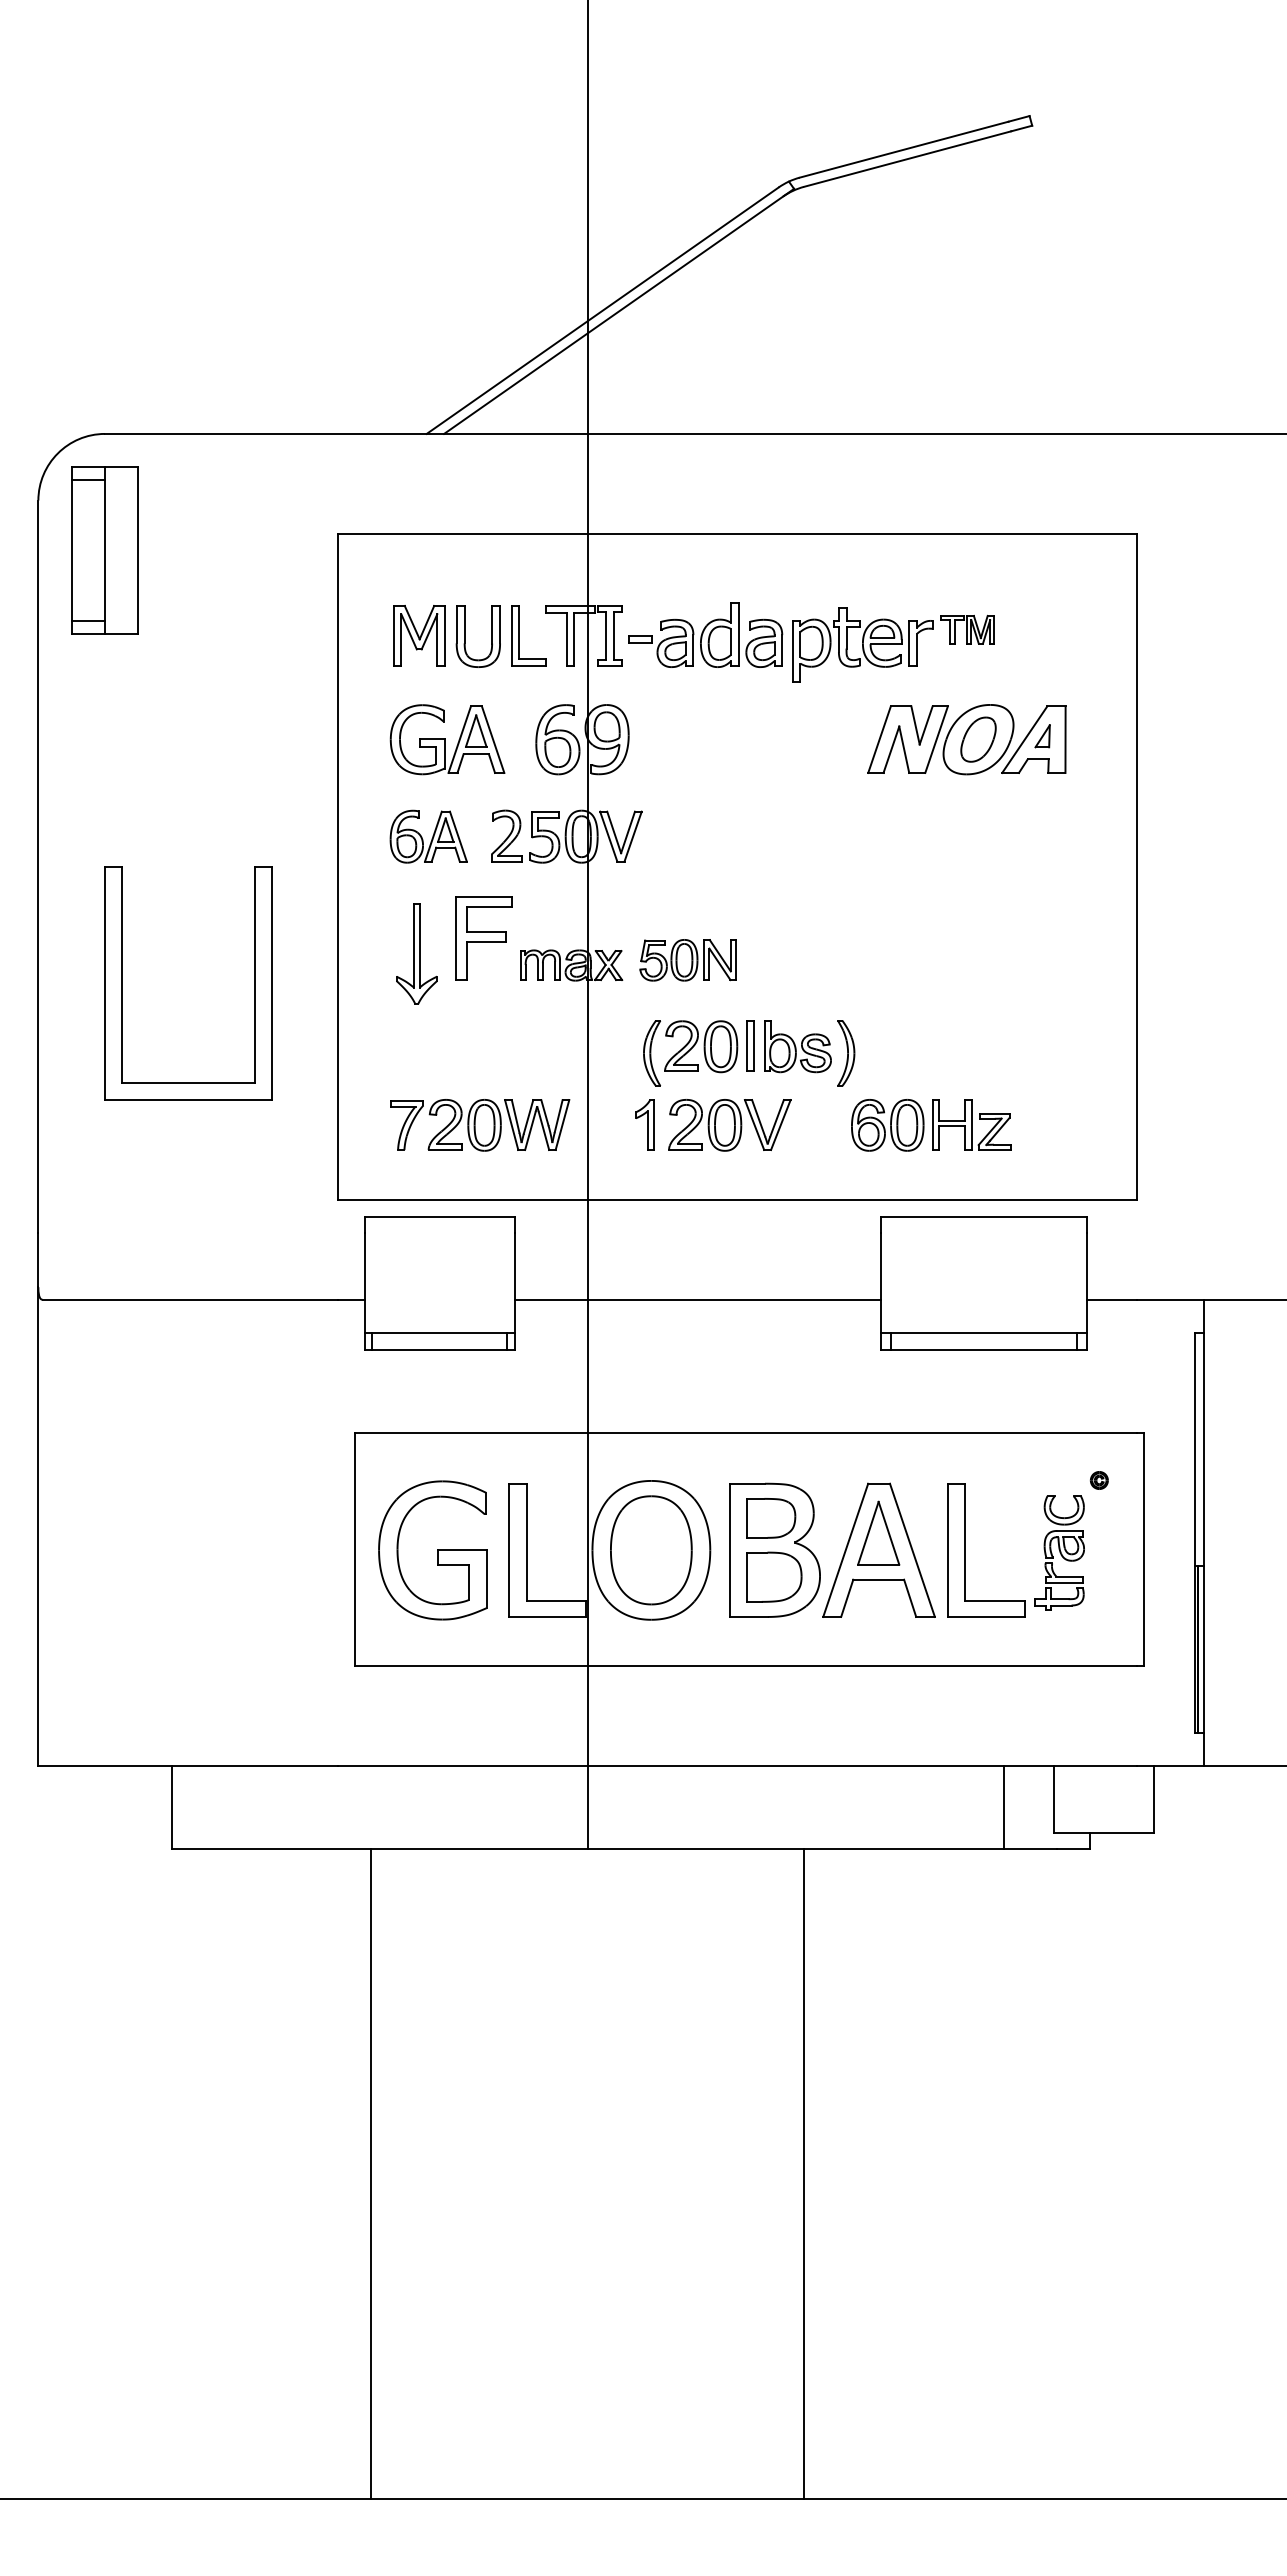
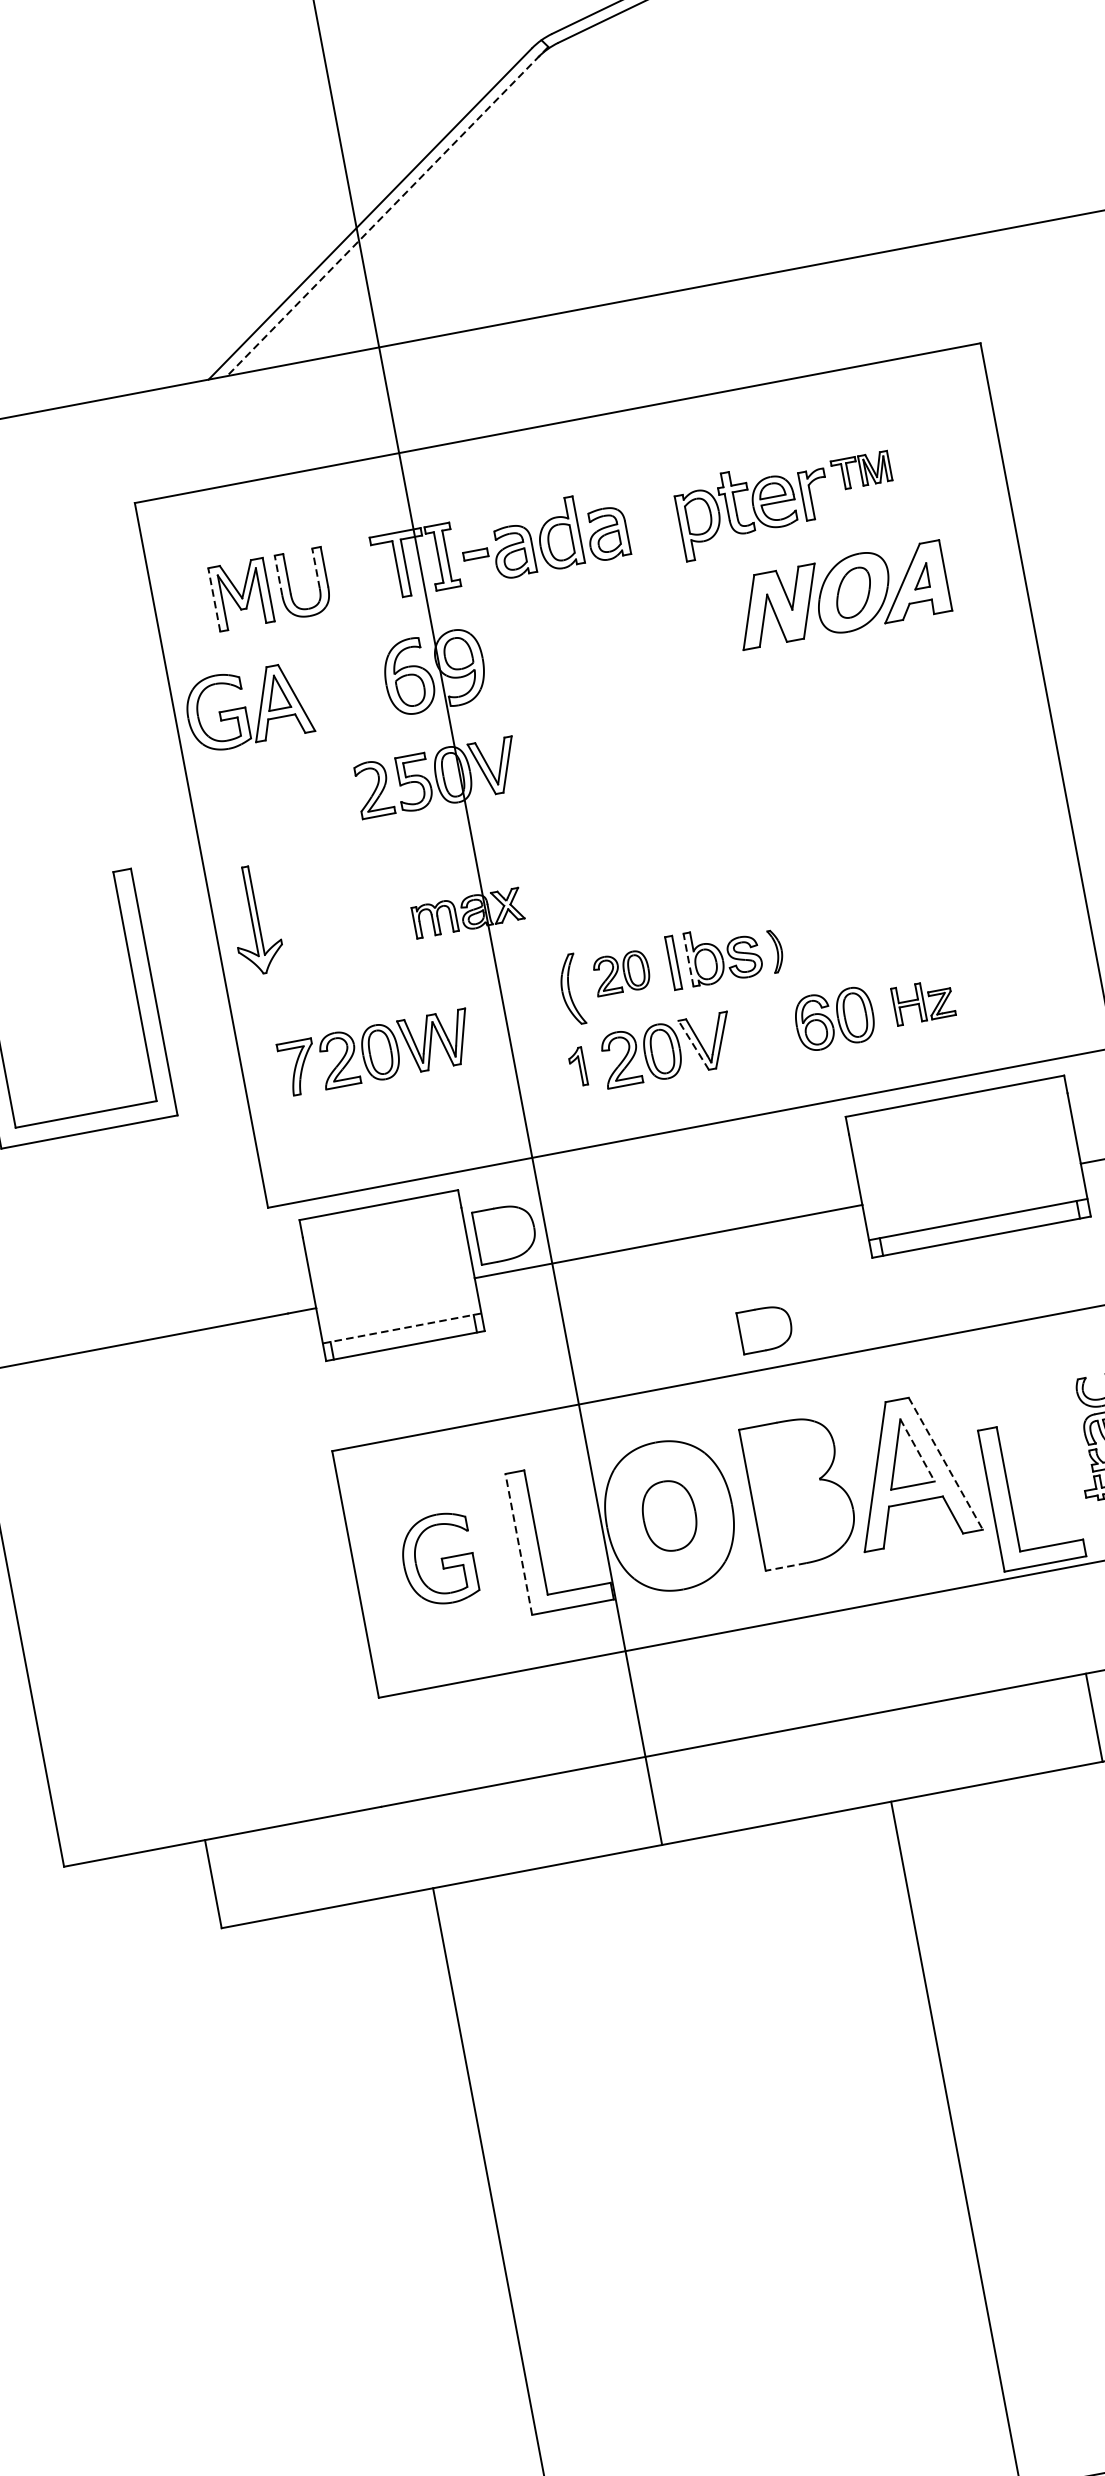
line: (619, 311) -> (388, 211), solid -> dashed
line: (456, 624) -> (278, 575), solid -> dashed
line: (492, 624) -> (316, 568), solid -> dashed
line: (393, 635) -> (213, 599), solid -> dashed
part: (519, 635) -> (347, 574), removed
part: (893, 644) -> (785, 501), moved
part: (447, 739) -> (248, 706), moved
part: (428, 836) -> (291, 805), removed
part: (483, 938) -> (369, 902), removed
part: (416, 953) -> (254, 919), moved
part: (687, 960) -> (589, 884), removed
part: (701, 1046) -> (621, 972), size x0.7
line: (764, 1046) -> (688, 960), solid -> dashed
part: (846, 1053) -> (776, 951), size x0.6
part: (644, 1124) -> (577, 1066), size x0.7
part: (971, 1124) -> (923, 1001), size x0.7
part: (480, 1125) -> (376, 1053), moved
line: (754, 1125) -> (693, 1045), solid -> dashed
line: (439, 1333) -> (402, 1328), solid -> dashed
part: (771, 1518) -> (765, 1329), moved
line: (889, 1533) -> (918, 1450), solid -> dashed
part: (432, 1550) -> (438, 1559), size x0.6
line: (508, 1550) -> (518, 1544), solid -> dashed
part: (651, 1550) -> (669, 1516), size x0.6
line: (912, 1550) -> (945, 1463), solid -> dashed
part: (965, 1550) -> (1010, 1497), moved
part: (774, 1576) -> (505, 1232), moved
line: (748, 1616) -> (785, 1566), solid -> dashed

